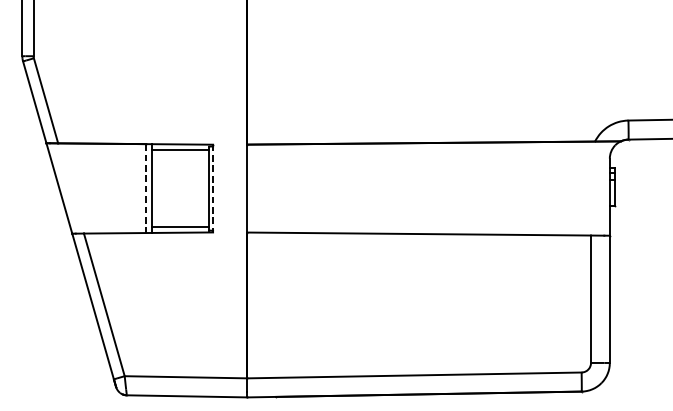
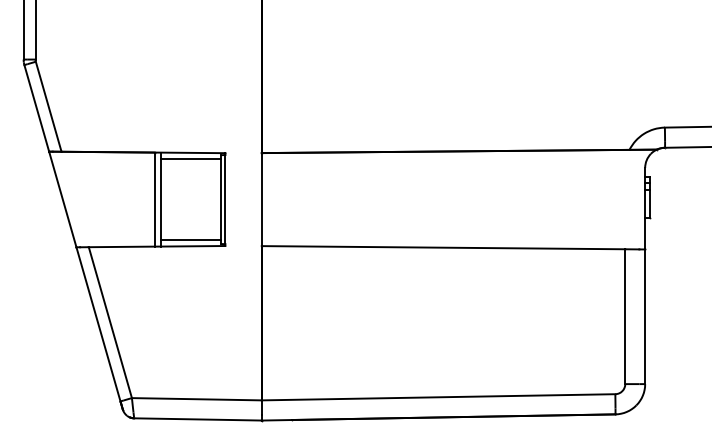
line: (146, 189) -> (154, 200), dashed -> solid
line: (213, 189) -> (225, 200), dashed -> solid

